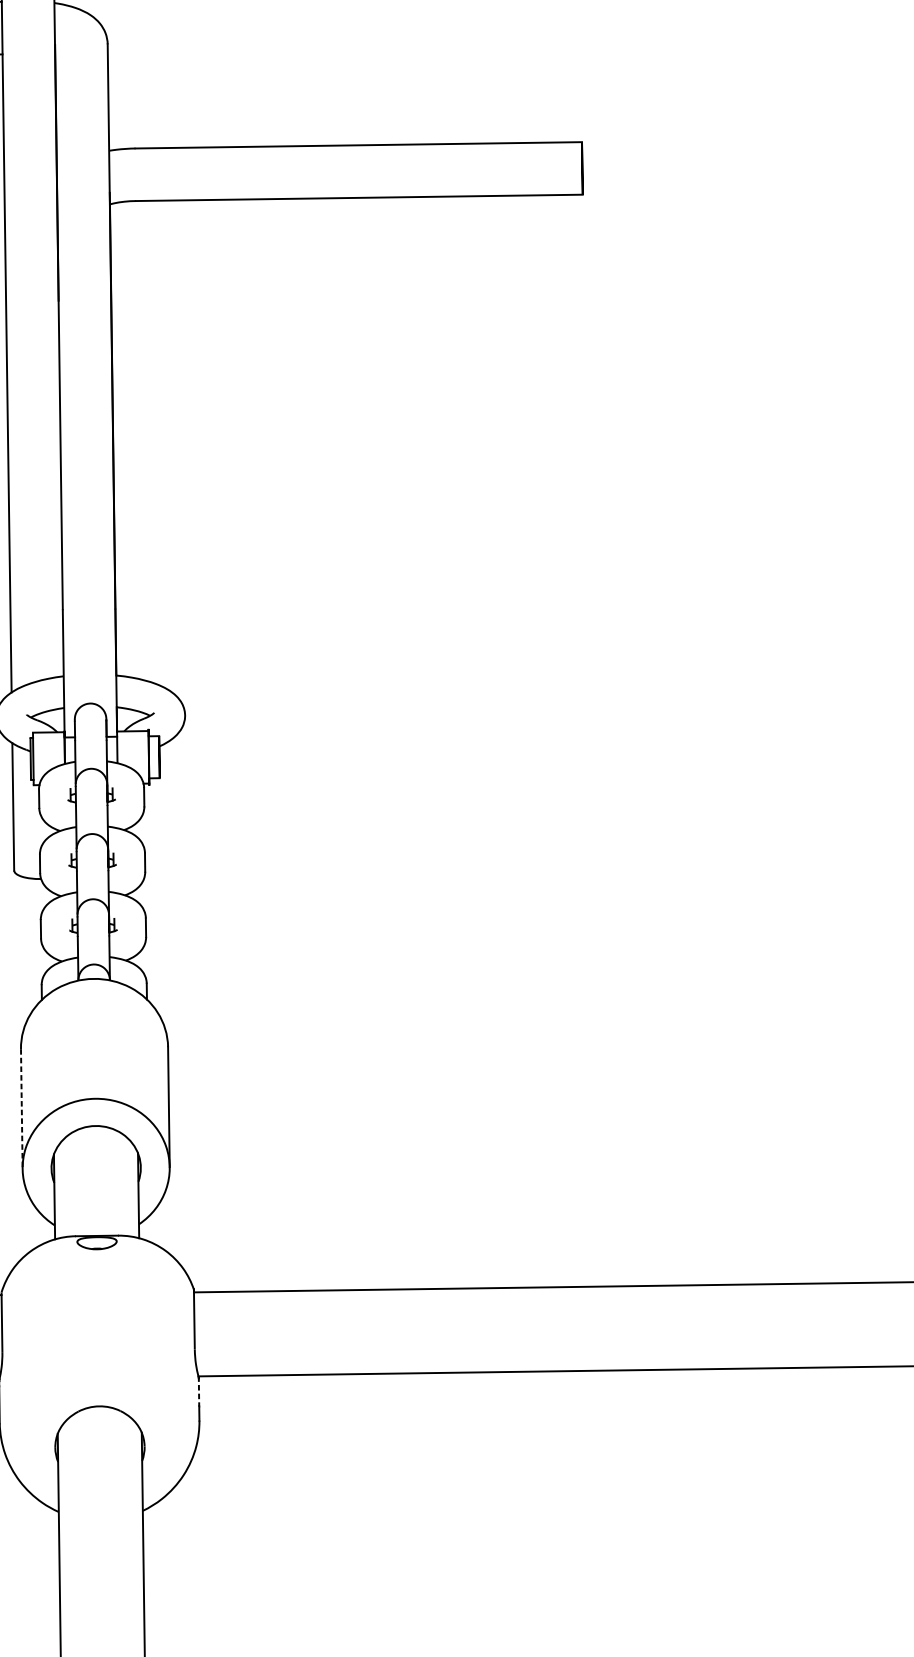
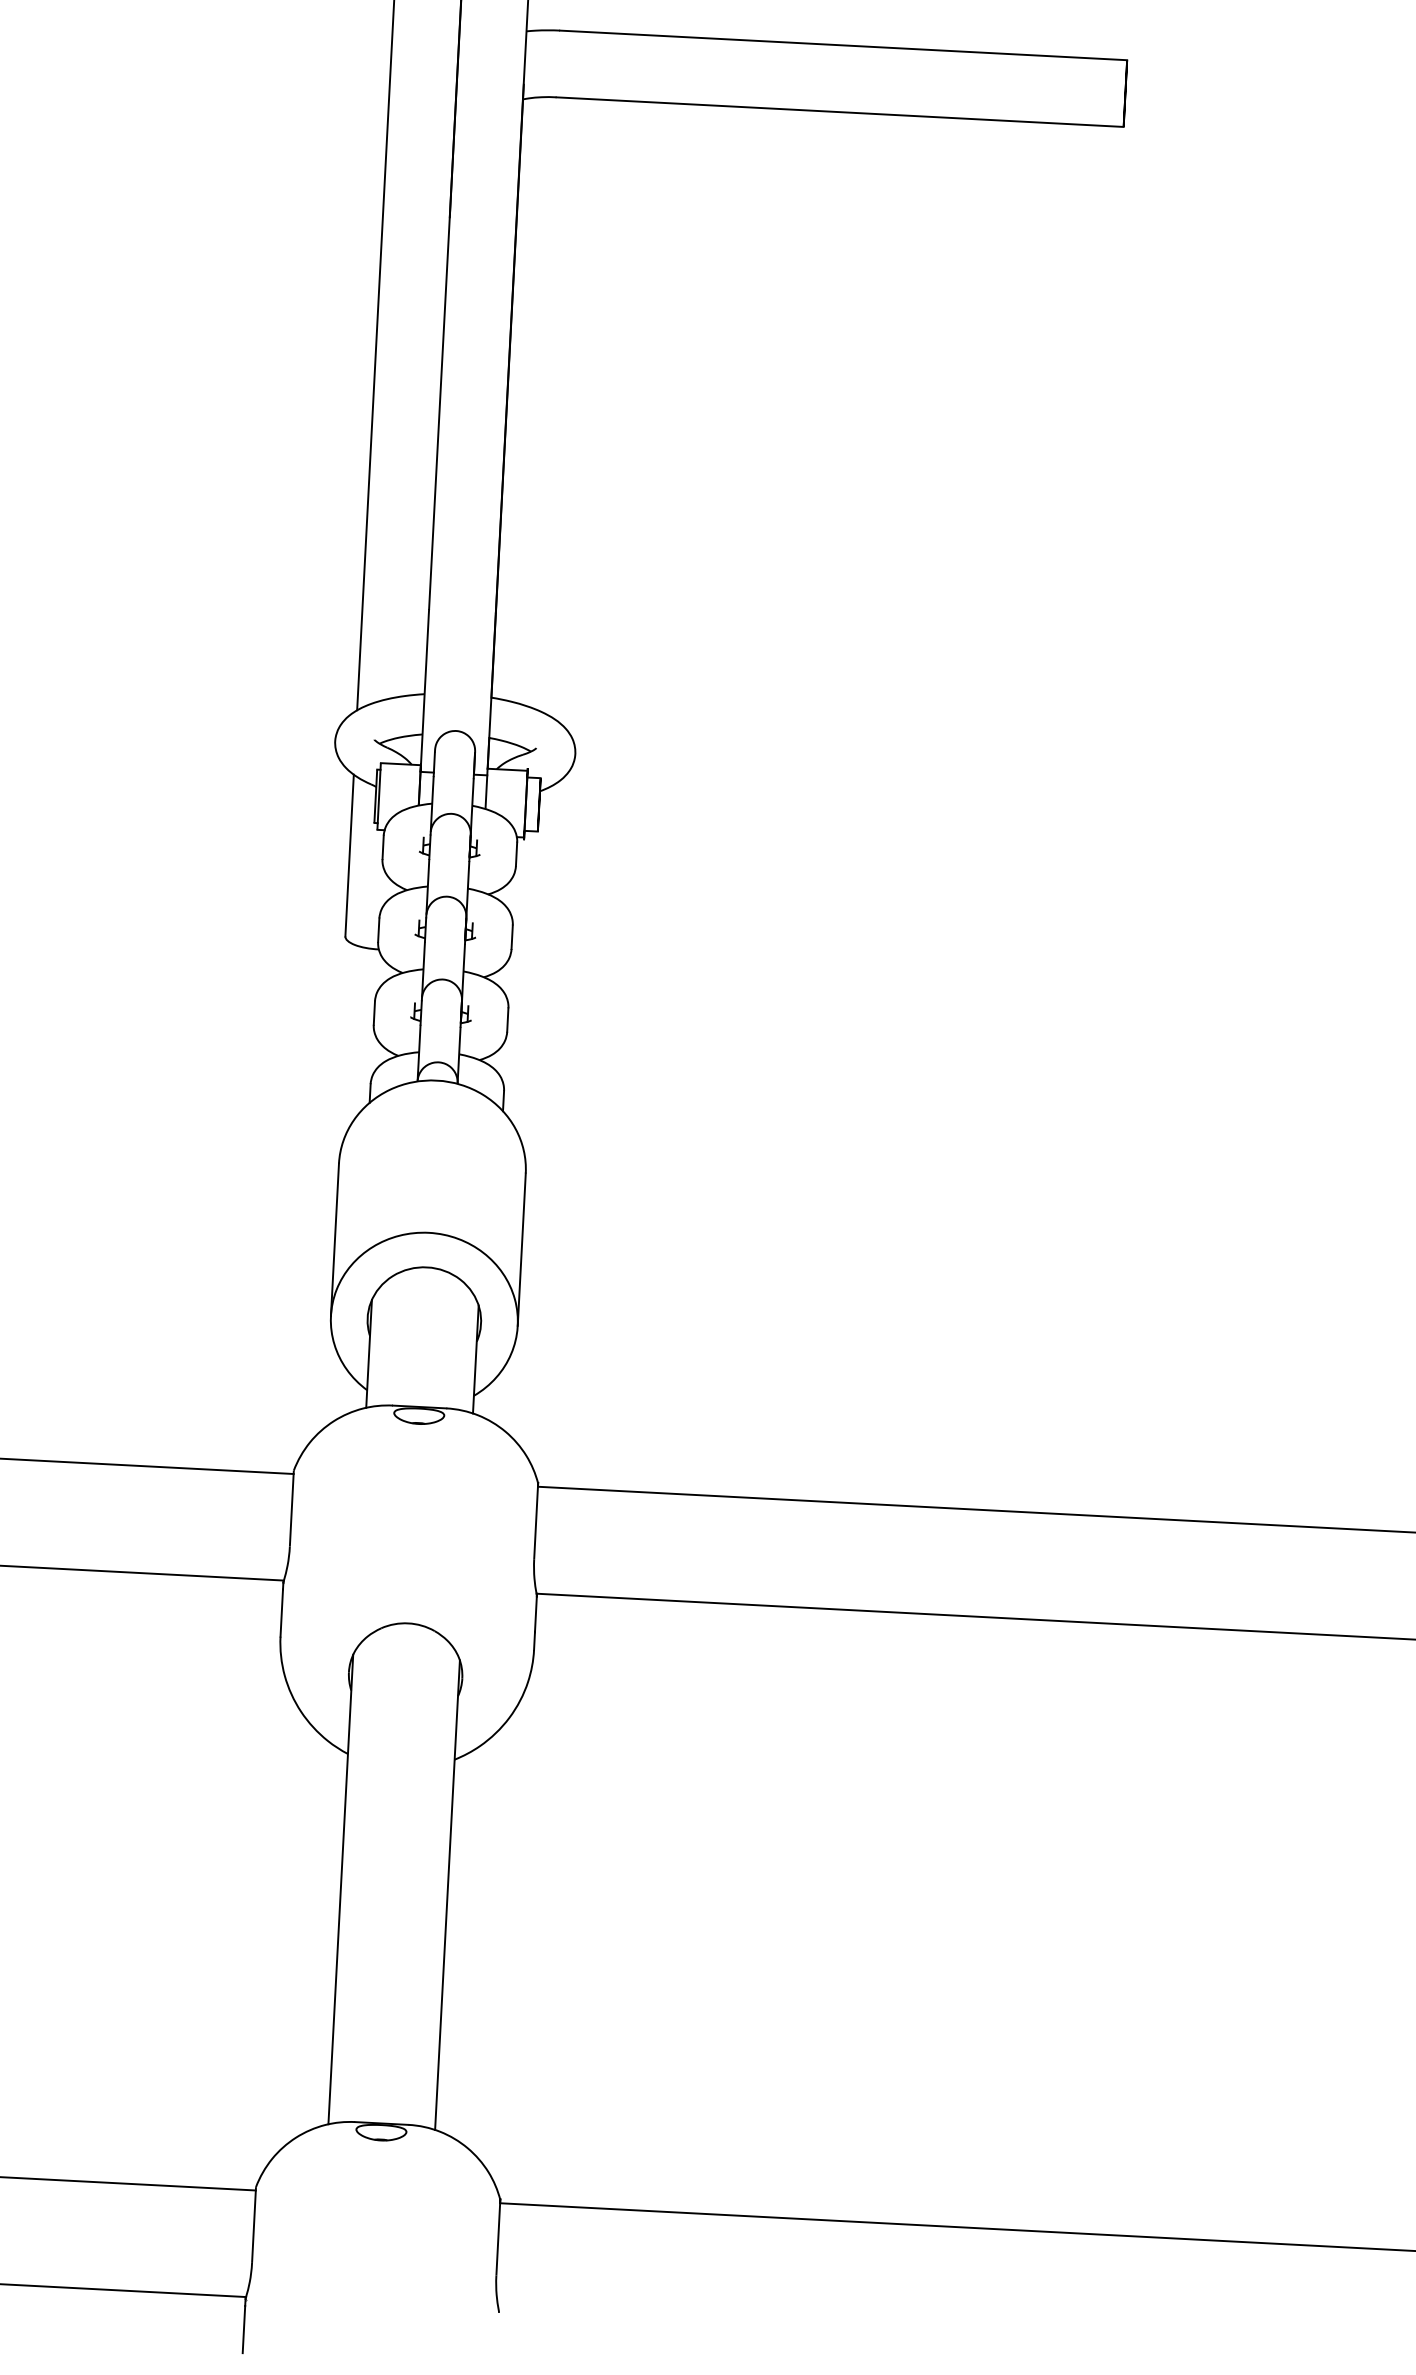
line: (21, 1109) -> (334, 1240), dashed -> solid
line: (198, 1391) -> (535, 1613), dashed -> solid

